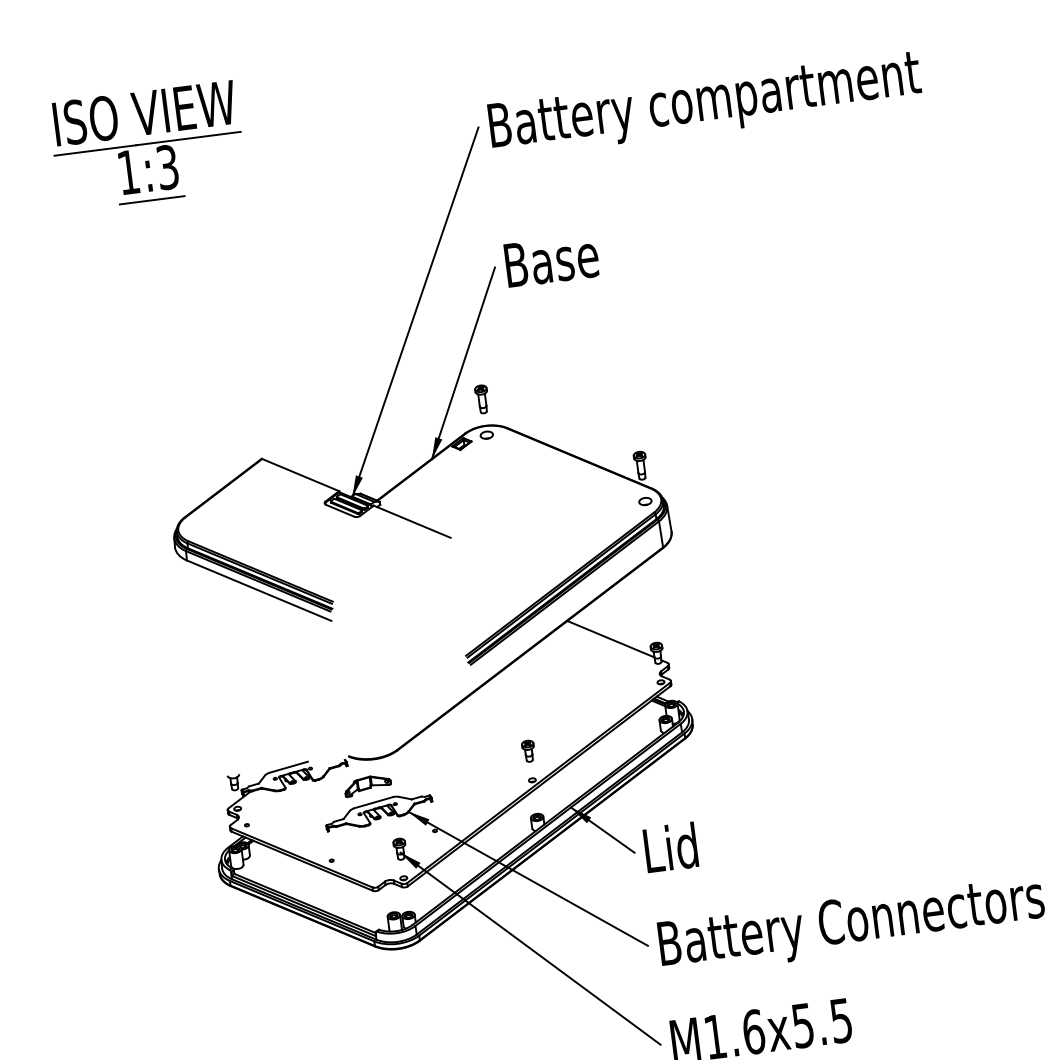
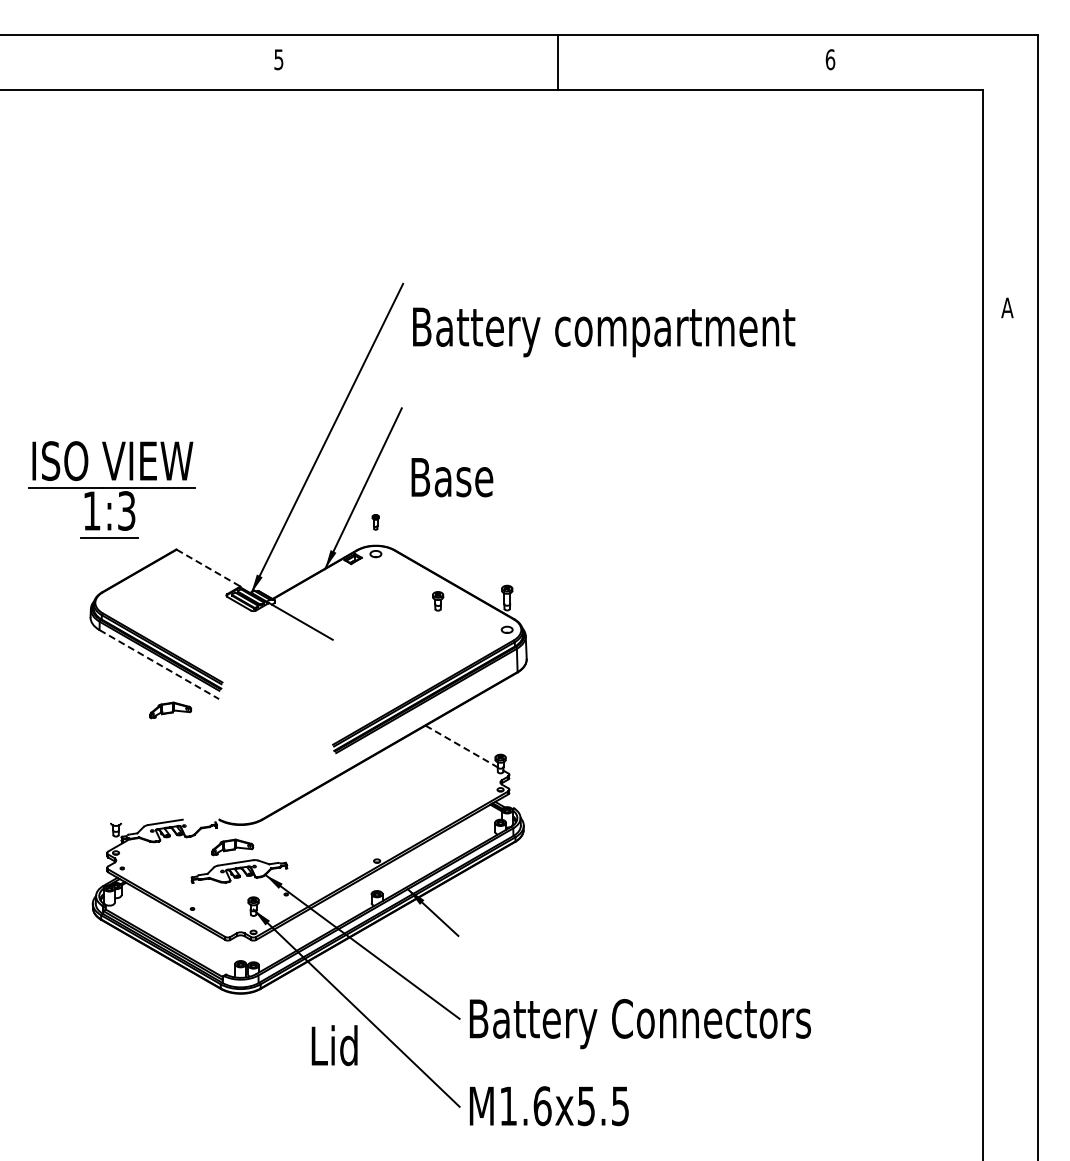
text: (705, 104) -> (604, 332), moved
part: (147, 145) -> (111, 489), moved
text: (551, 260) -> (452, 477), moved
part: (481, 399) -> (375, 522), size x0.6
line: (300, 475) -> (208, 568), solid -> dashed
line: (259, 590) -> (159, 664), solid -> dashed
line: (610, 639) -> (461, 746), solid -> dashed
part: (278, 640) -> (170, 710), added
part: (529, 751) -> (438, 601), moved
text: (670, 847) -> (334, 1045), moved

